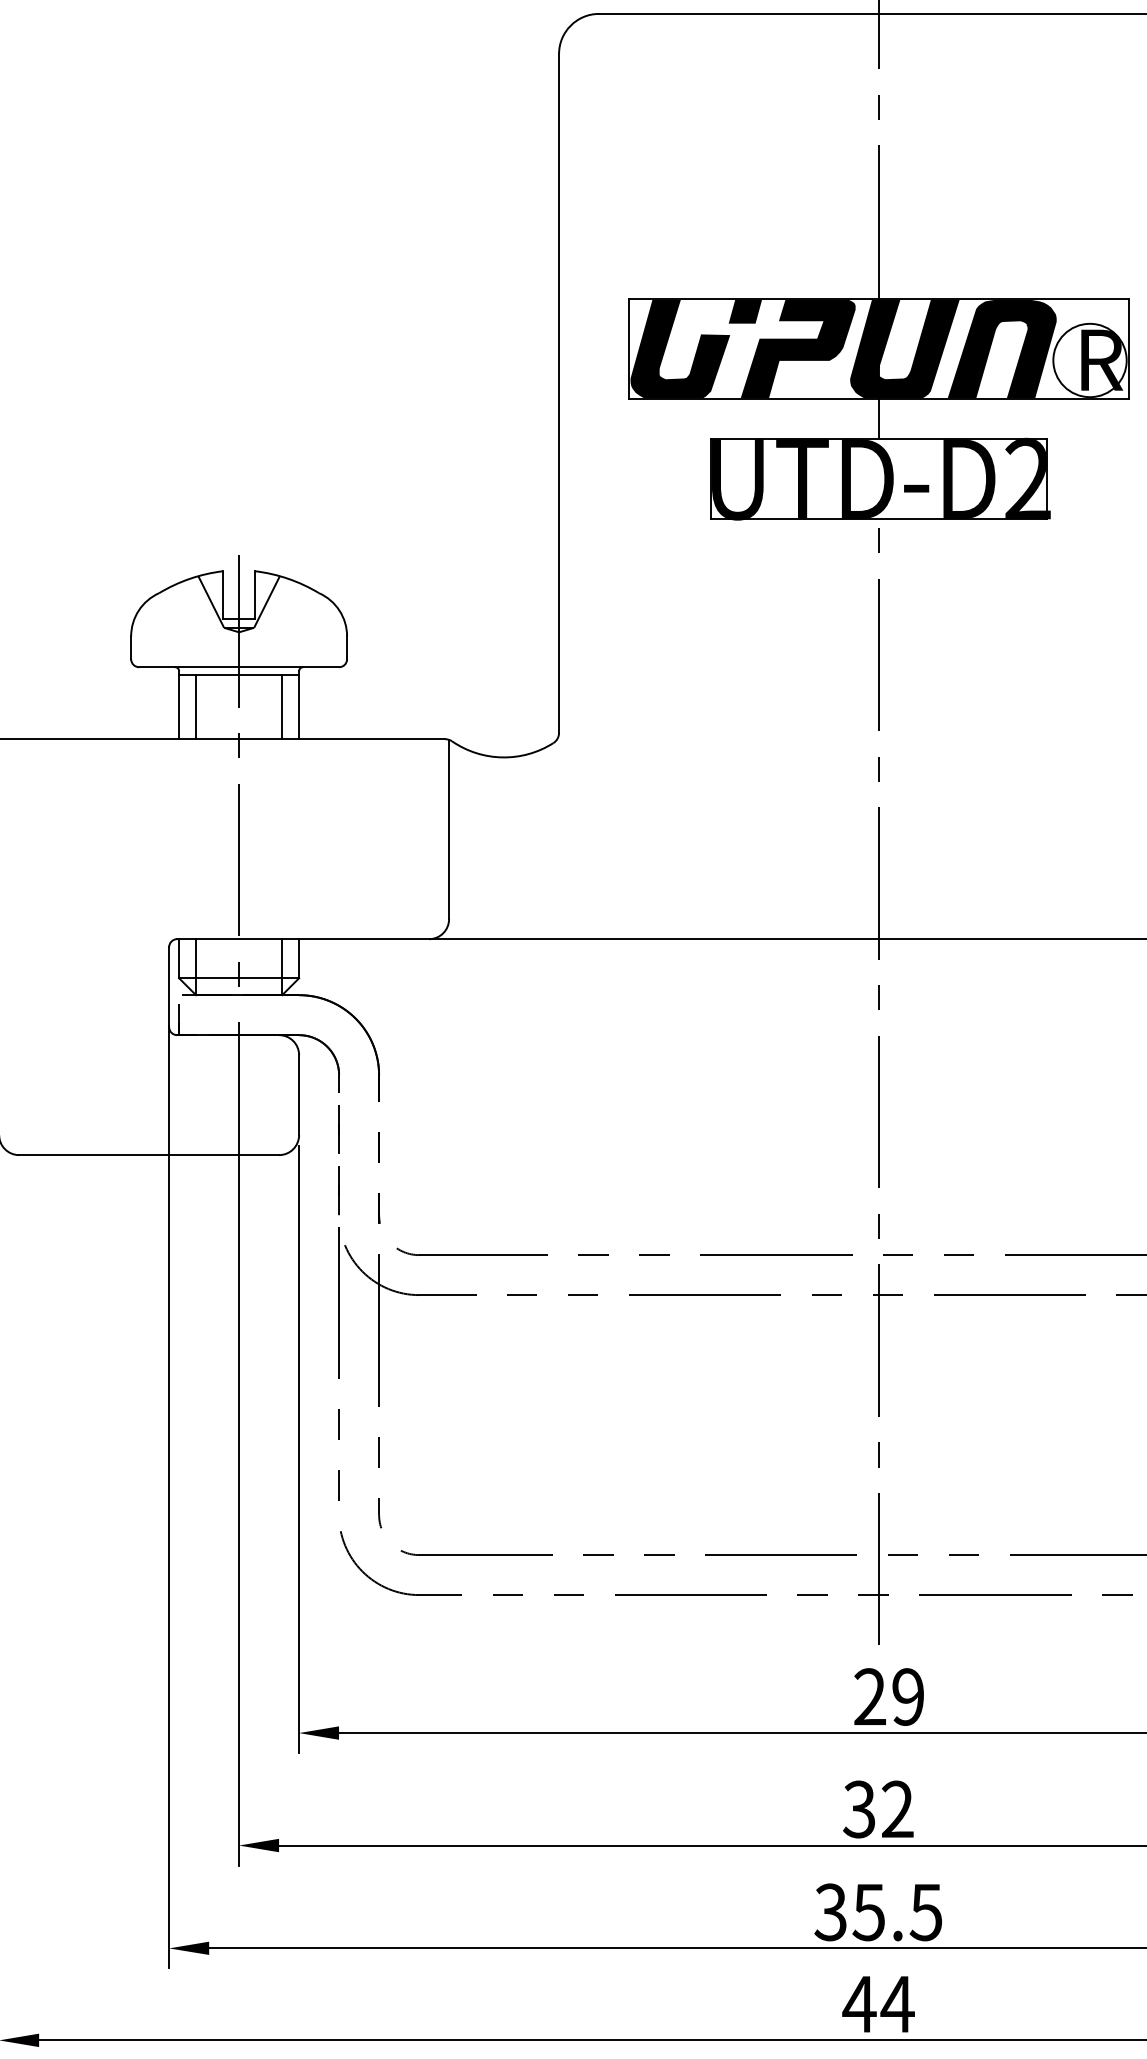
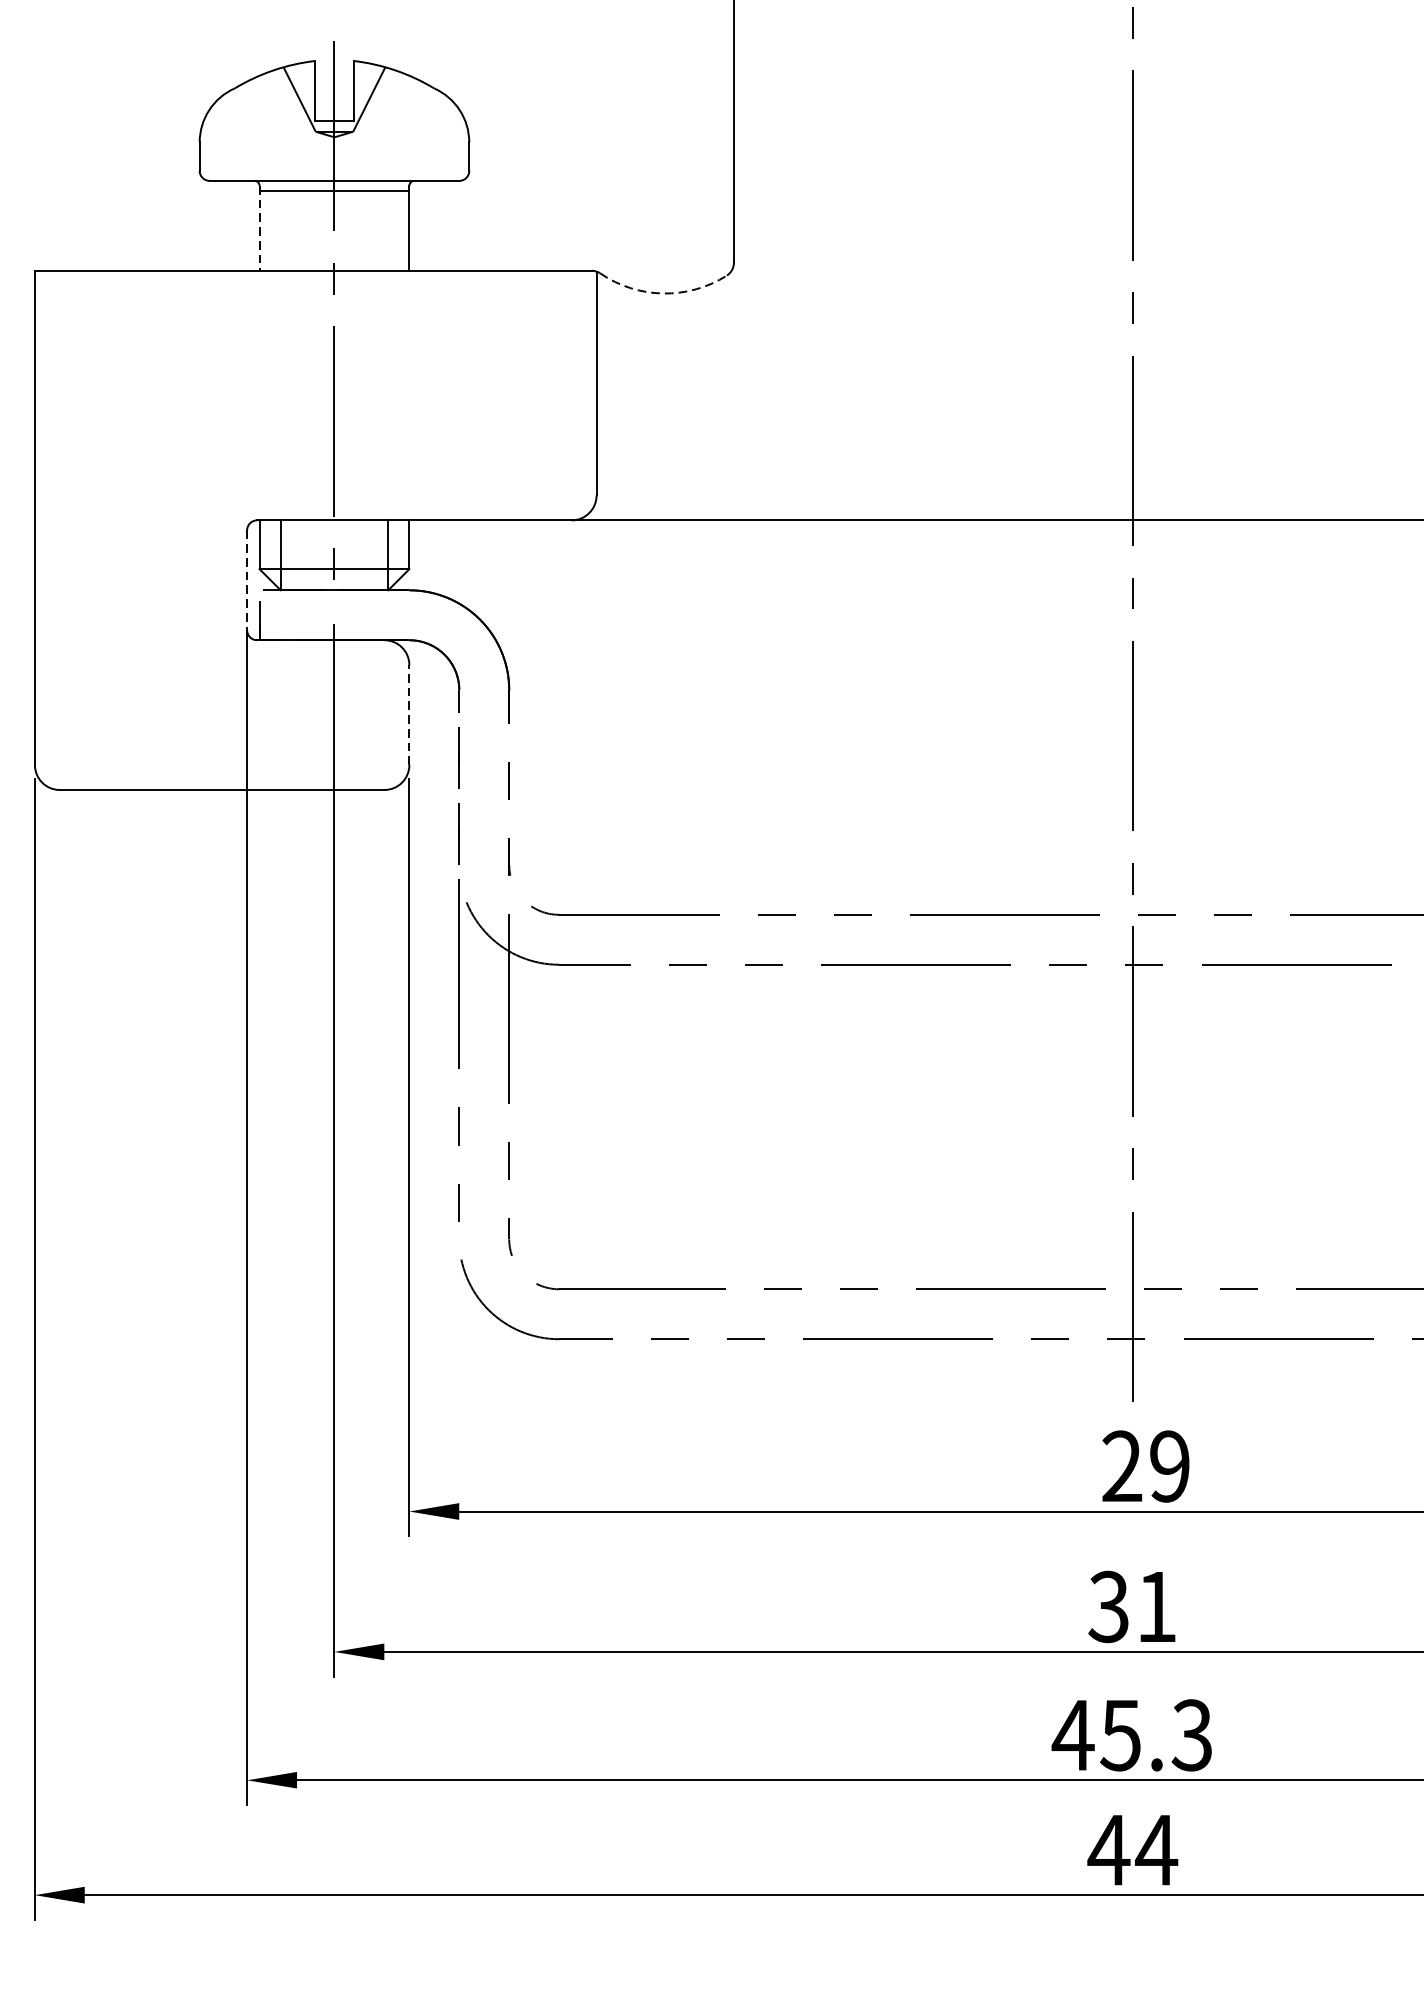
line: (179, 705) -> (260, 228), solid -> dashed
line: (196, 707) -> (281, 231), removed
line: (282, 707) -> (388, 231), removed
arc: (502, 757) -> (663, 293), solid -> dashed
line: (169, 987) -> (247, 580), solid -> dashed
line: (299, 1095) -> (409, 715), solid -> dashed
text: (897, 1808) -> (1156, 1605), 32 -> 31
text: (877, 1912) -> (1131, 1735), 35.5 -> 45.3

